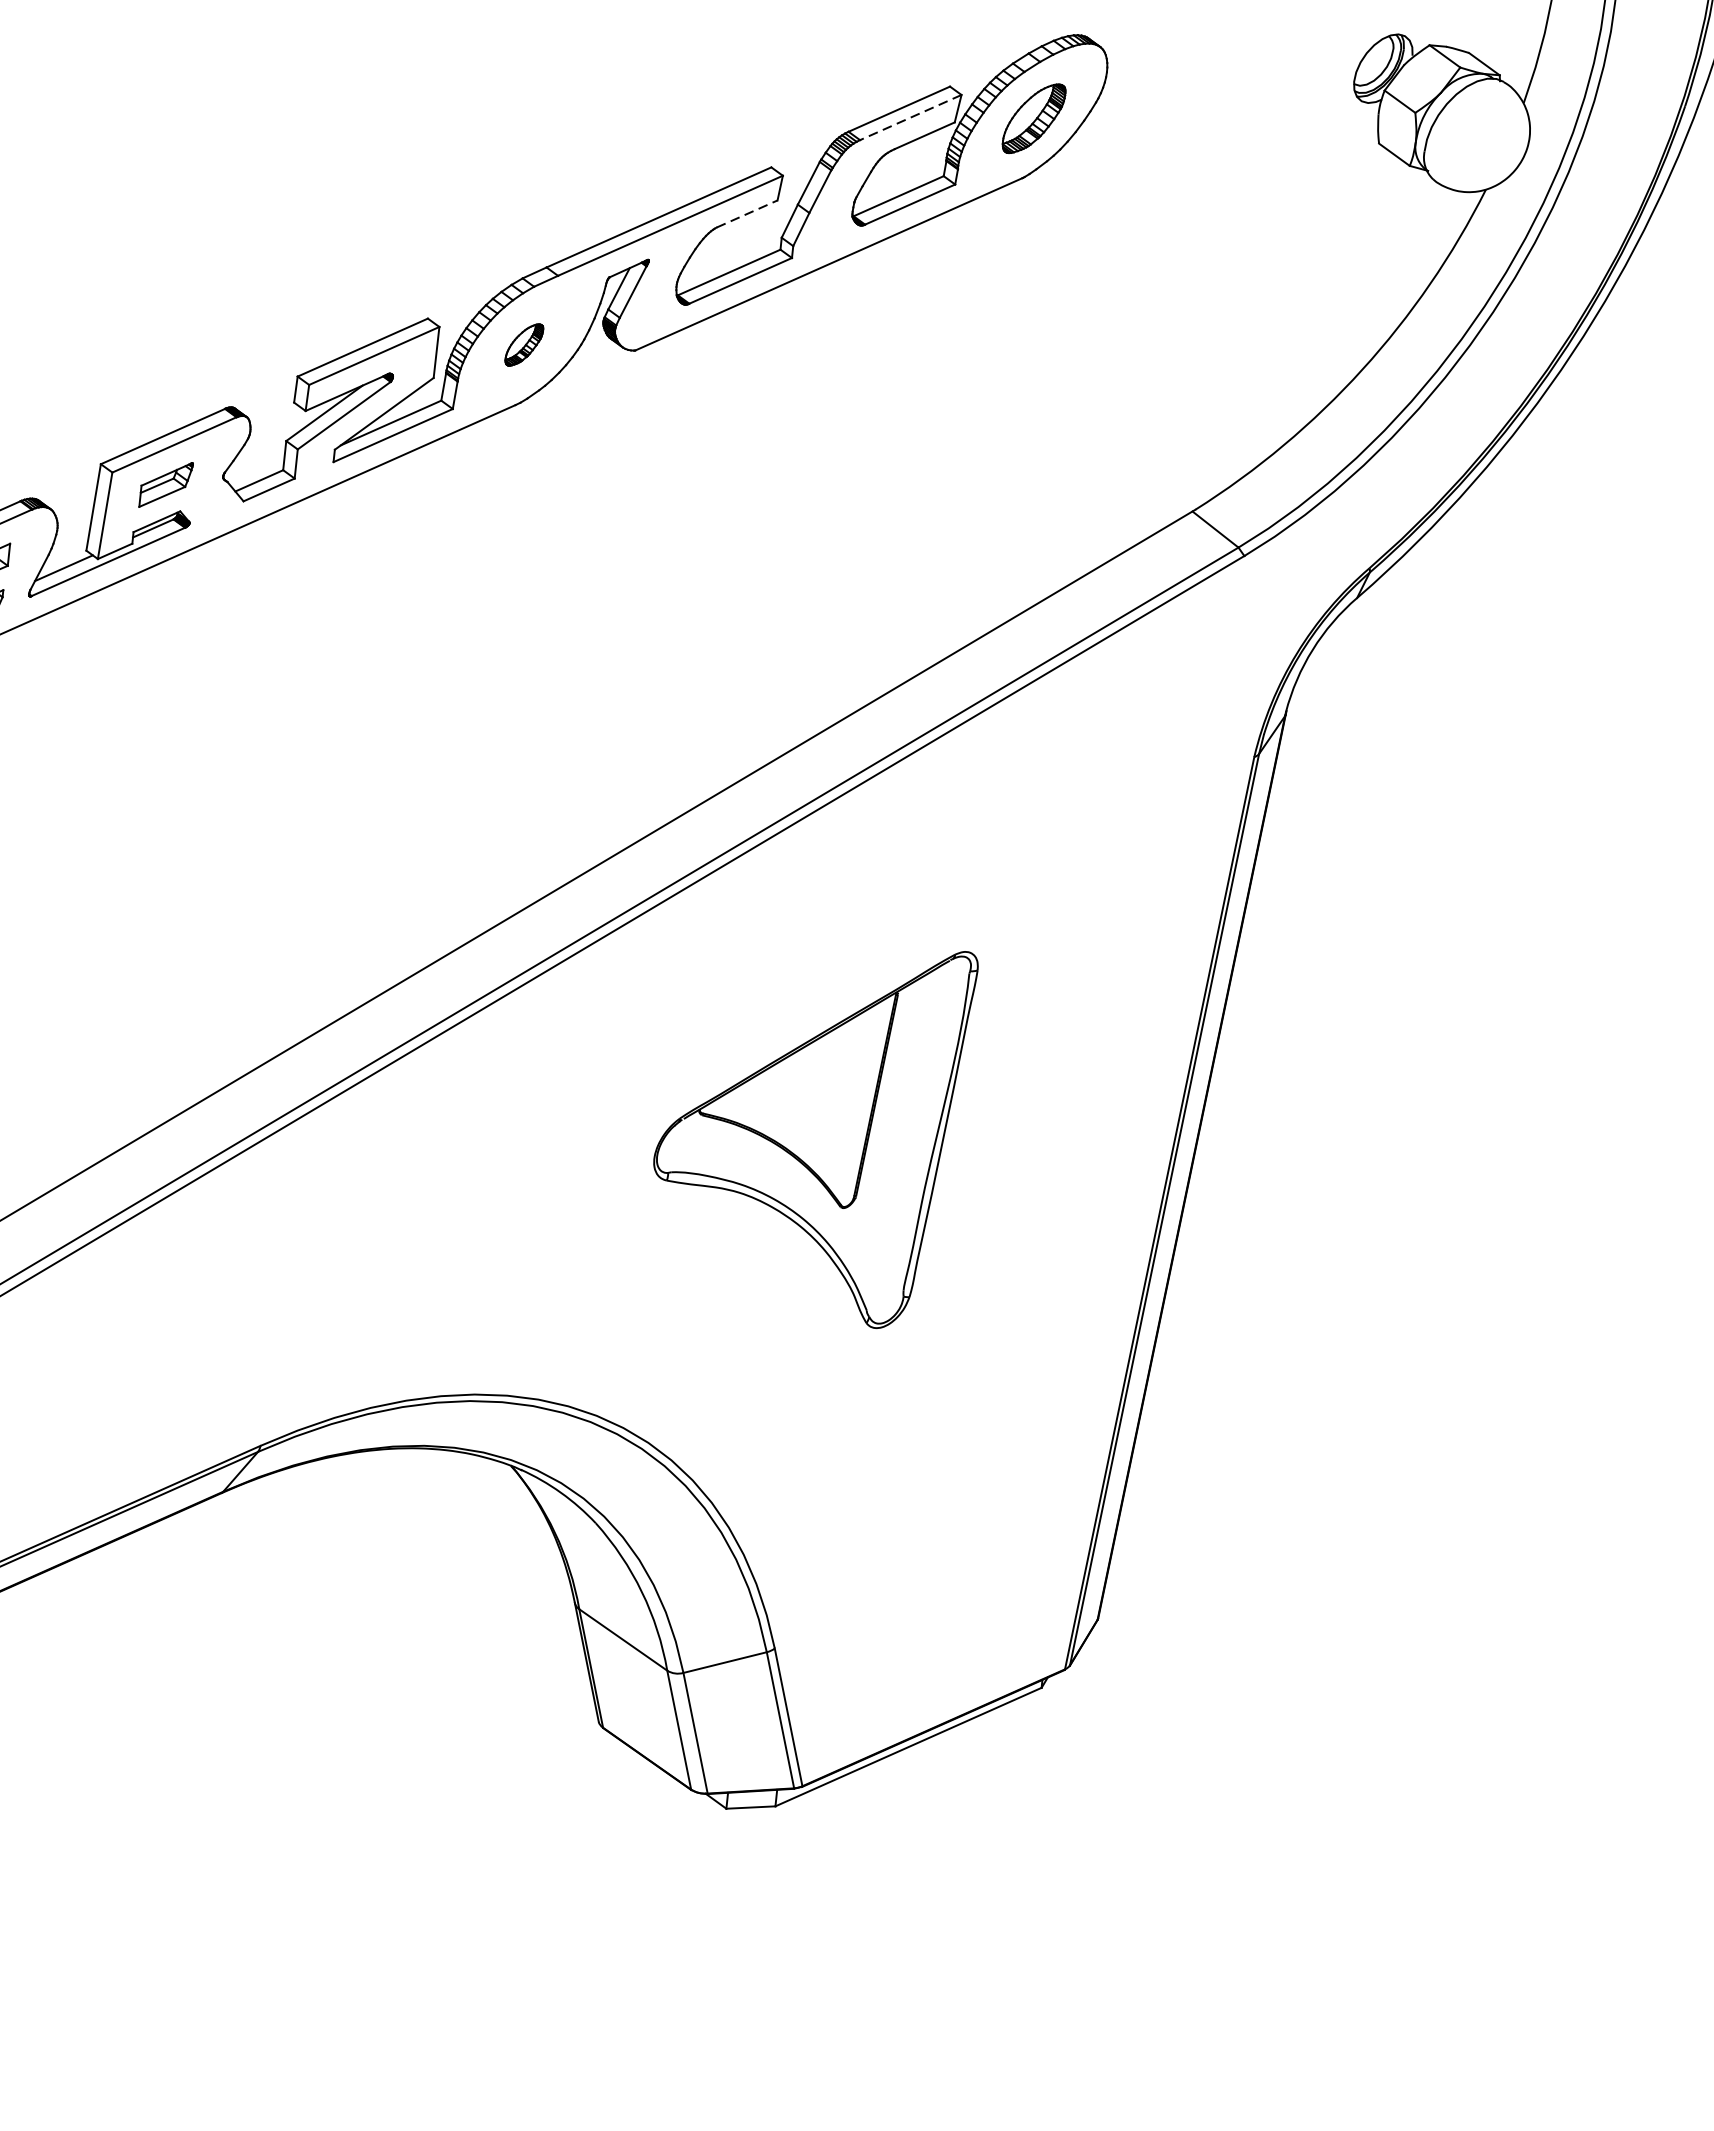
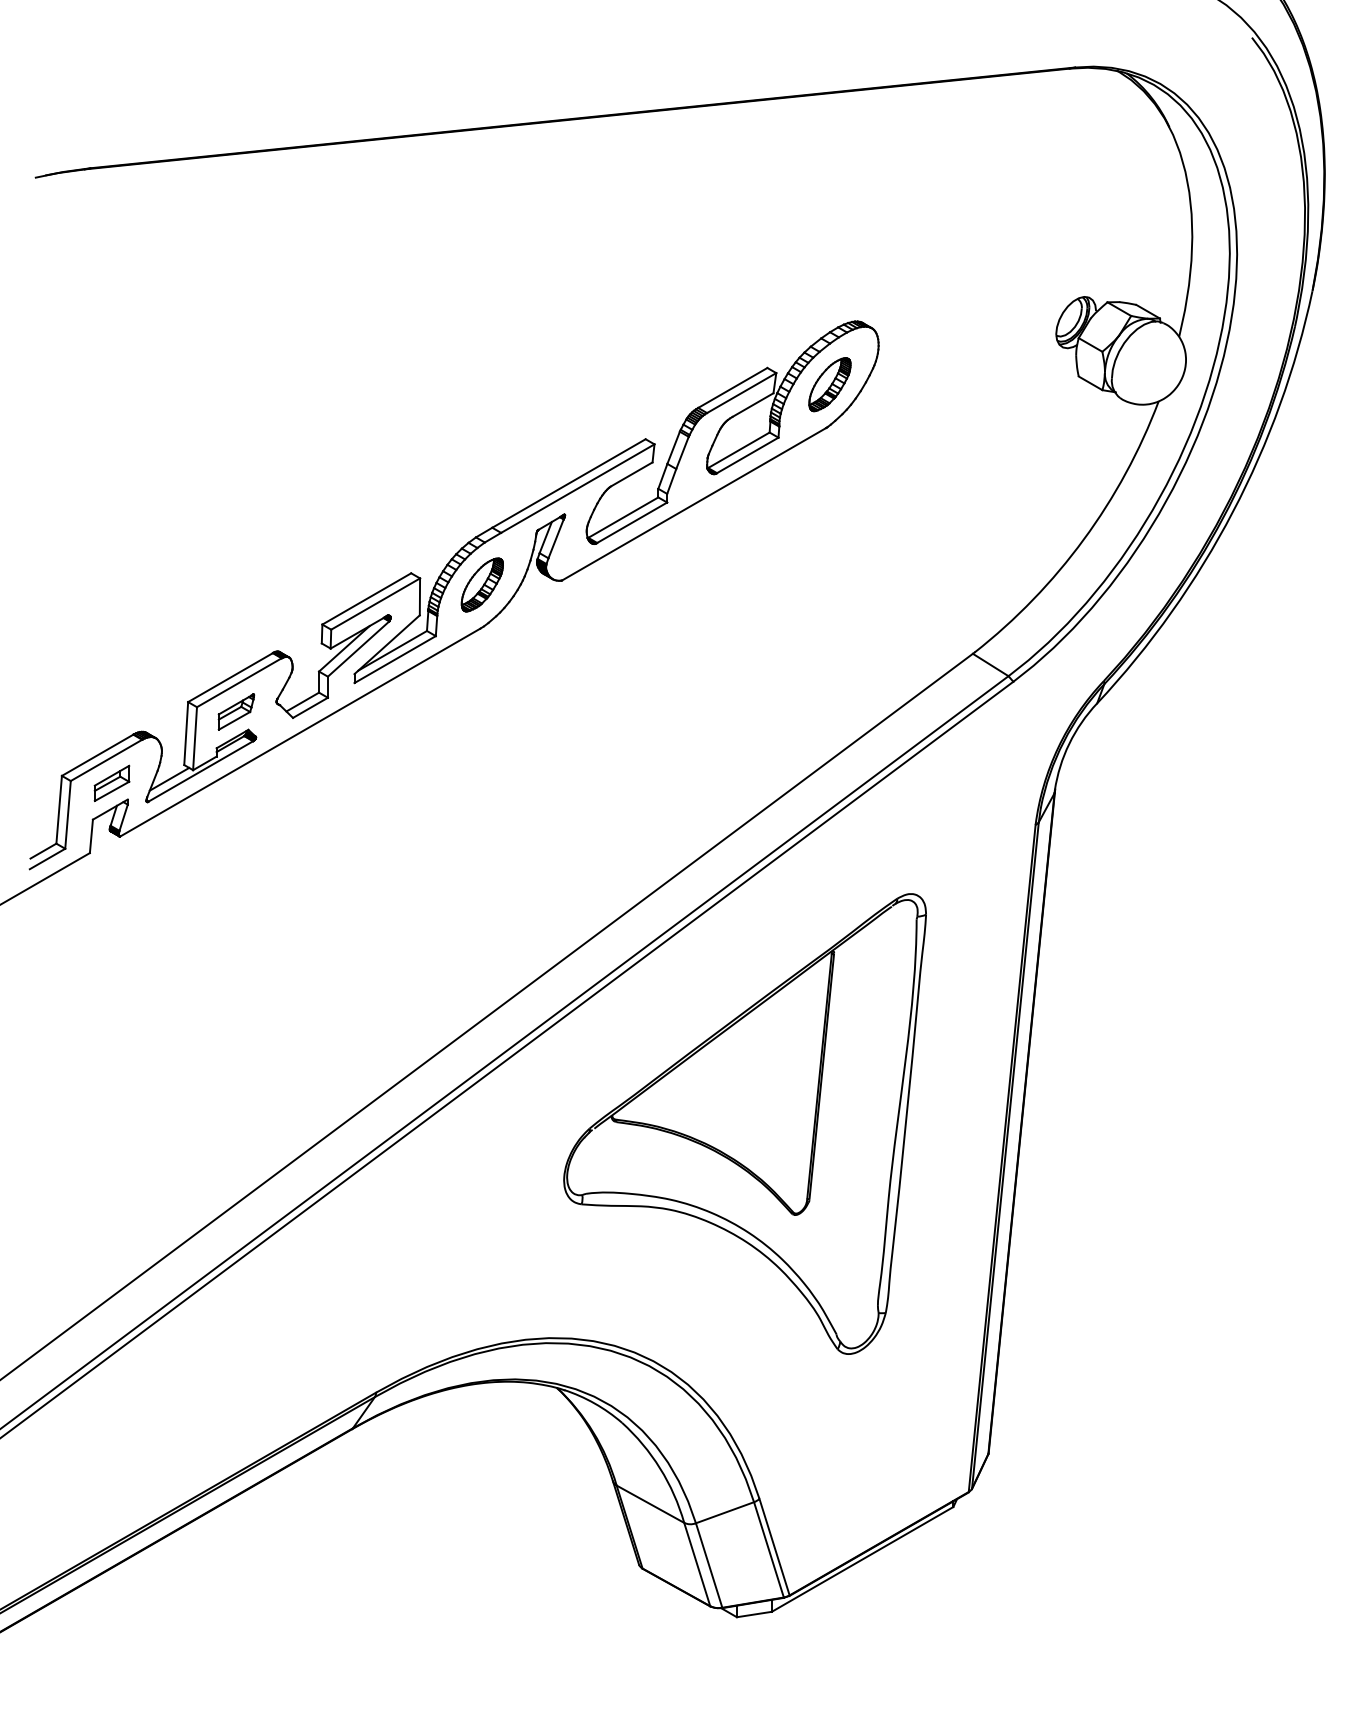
line: (910, 118) -> (741, 393), dashed -> solid
line: (746, 214) -> (631, 474), dashed -> solid
part: (523, 344) -> (481, 584), size x1.67
part: (808, 1127) -> (744, 1123), size x1.67

